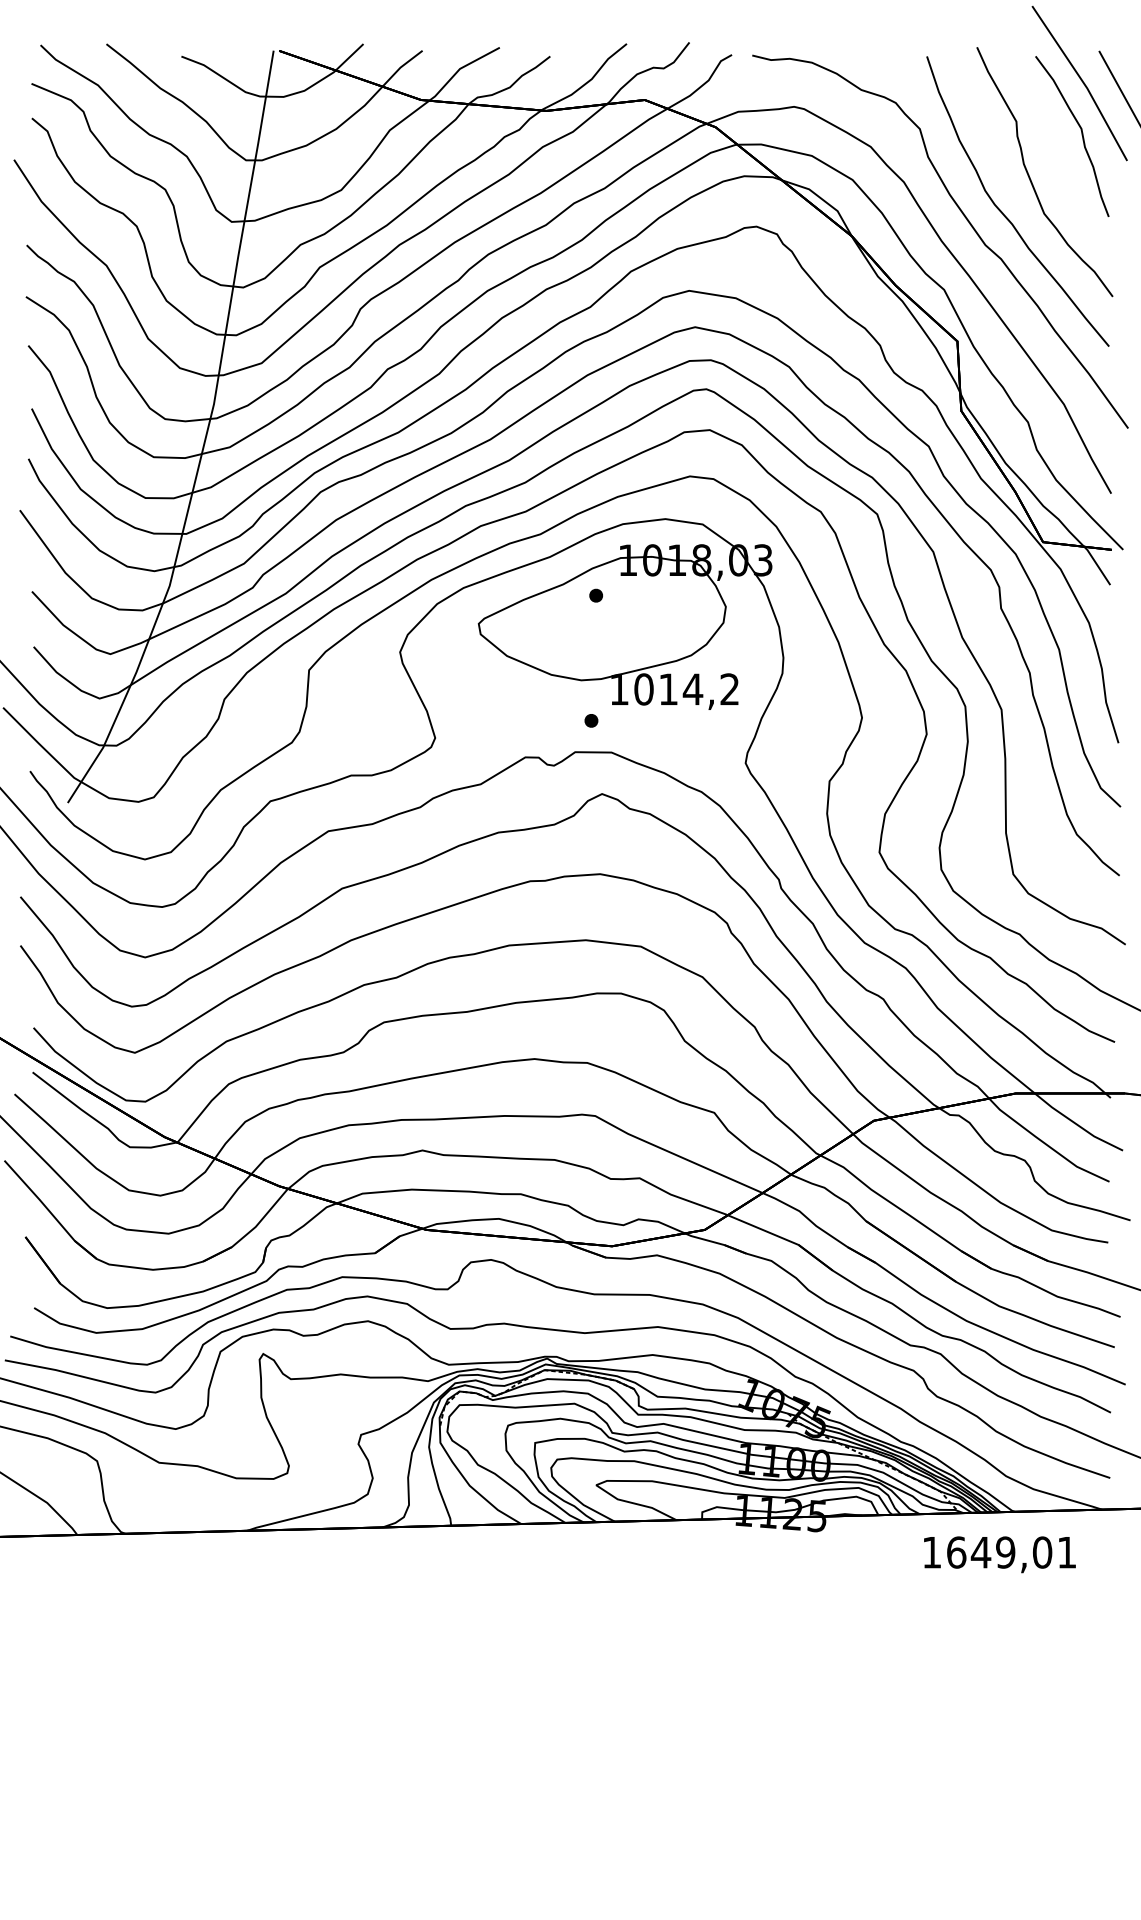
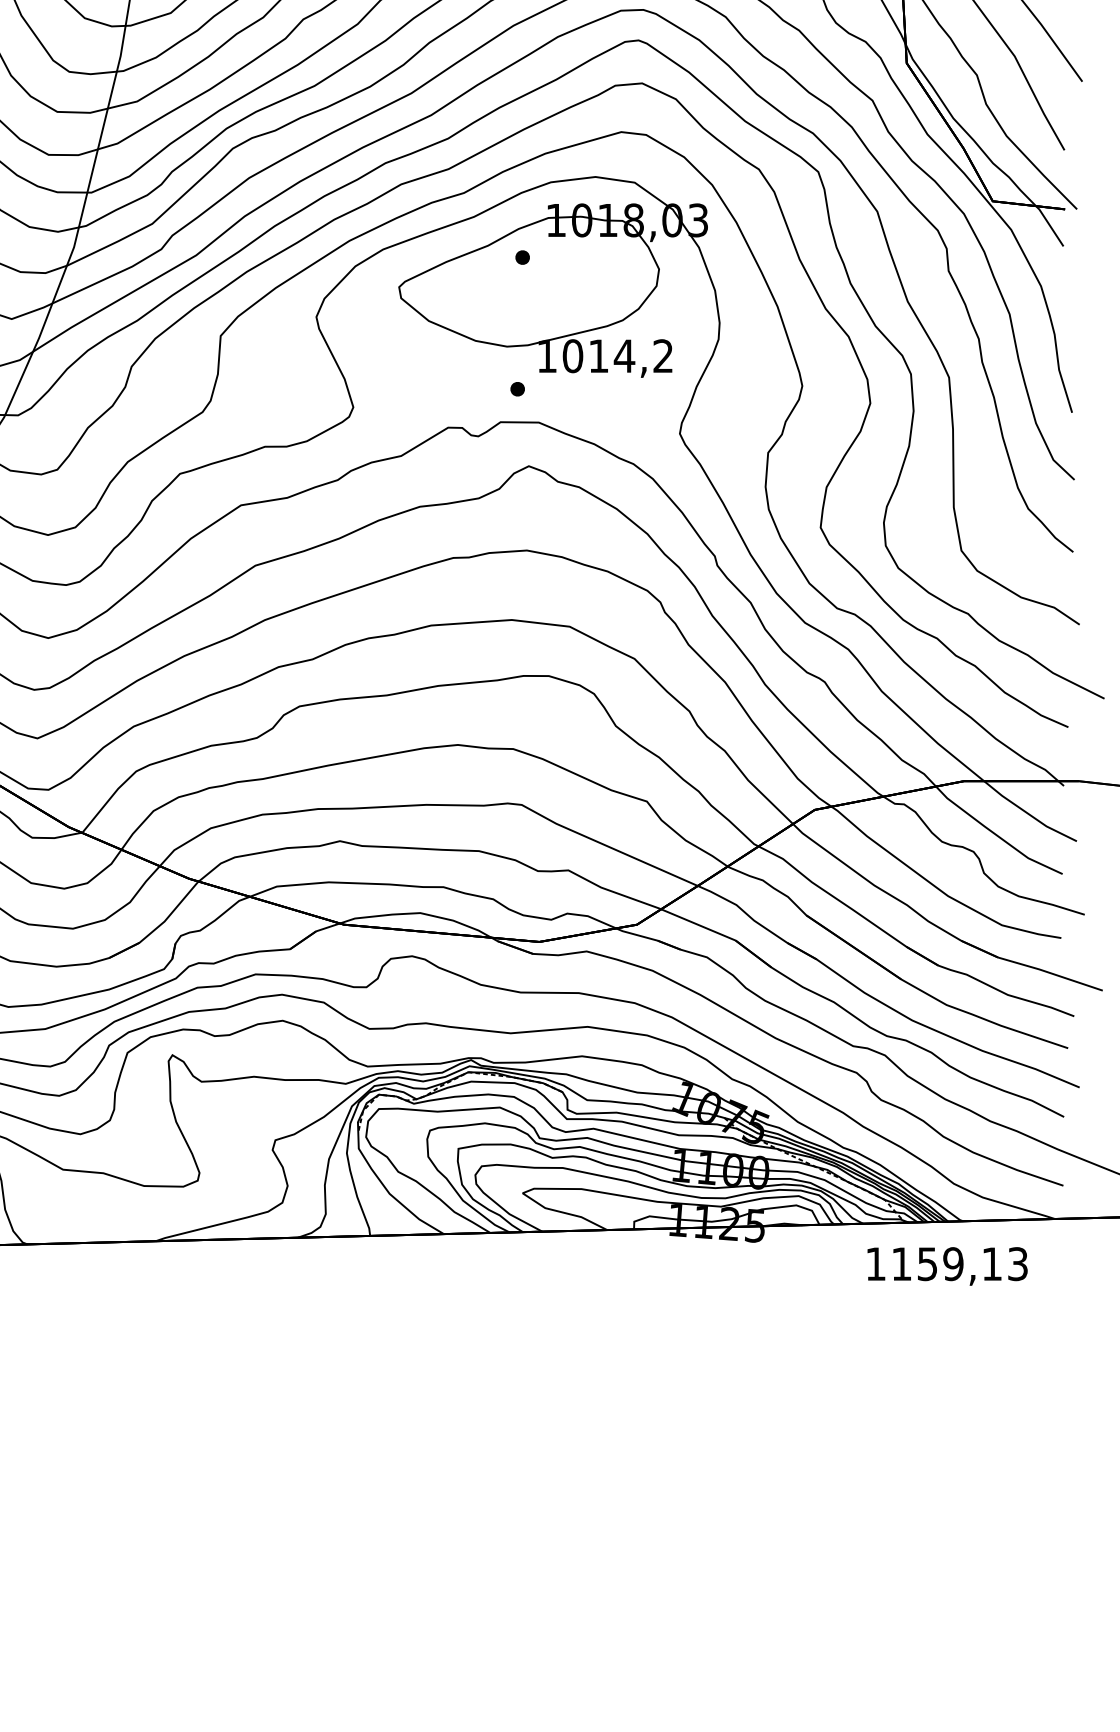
text: (1011, 1552) -> (959, 1264), 1649,01 -> 1159,13

